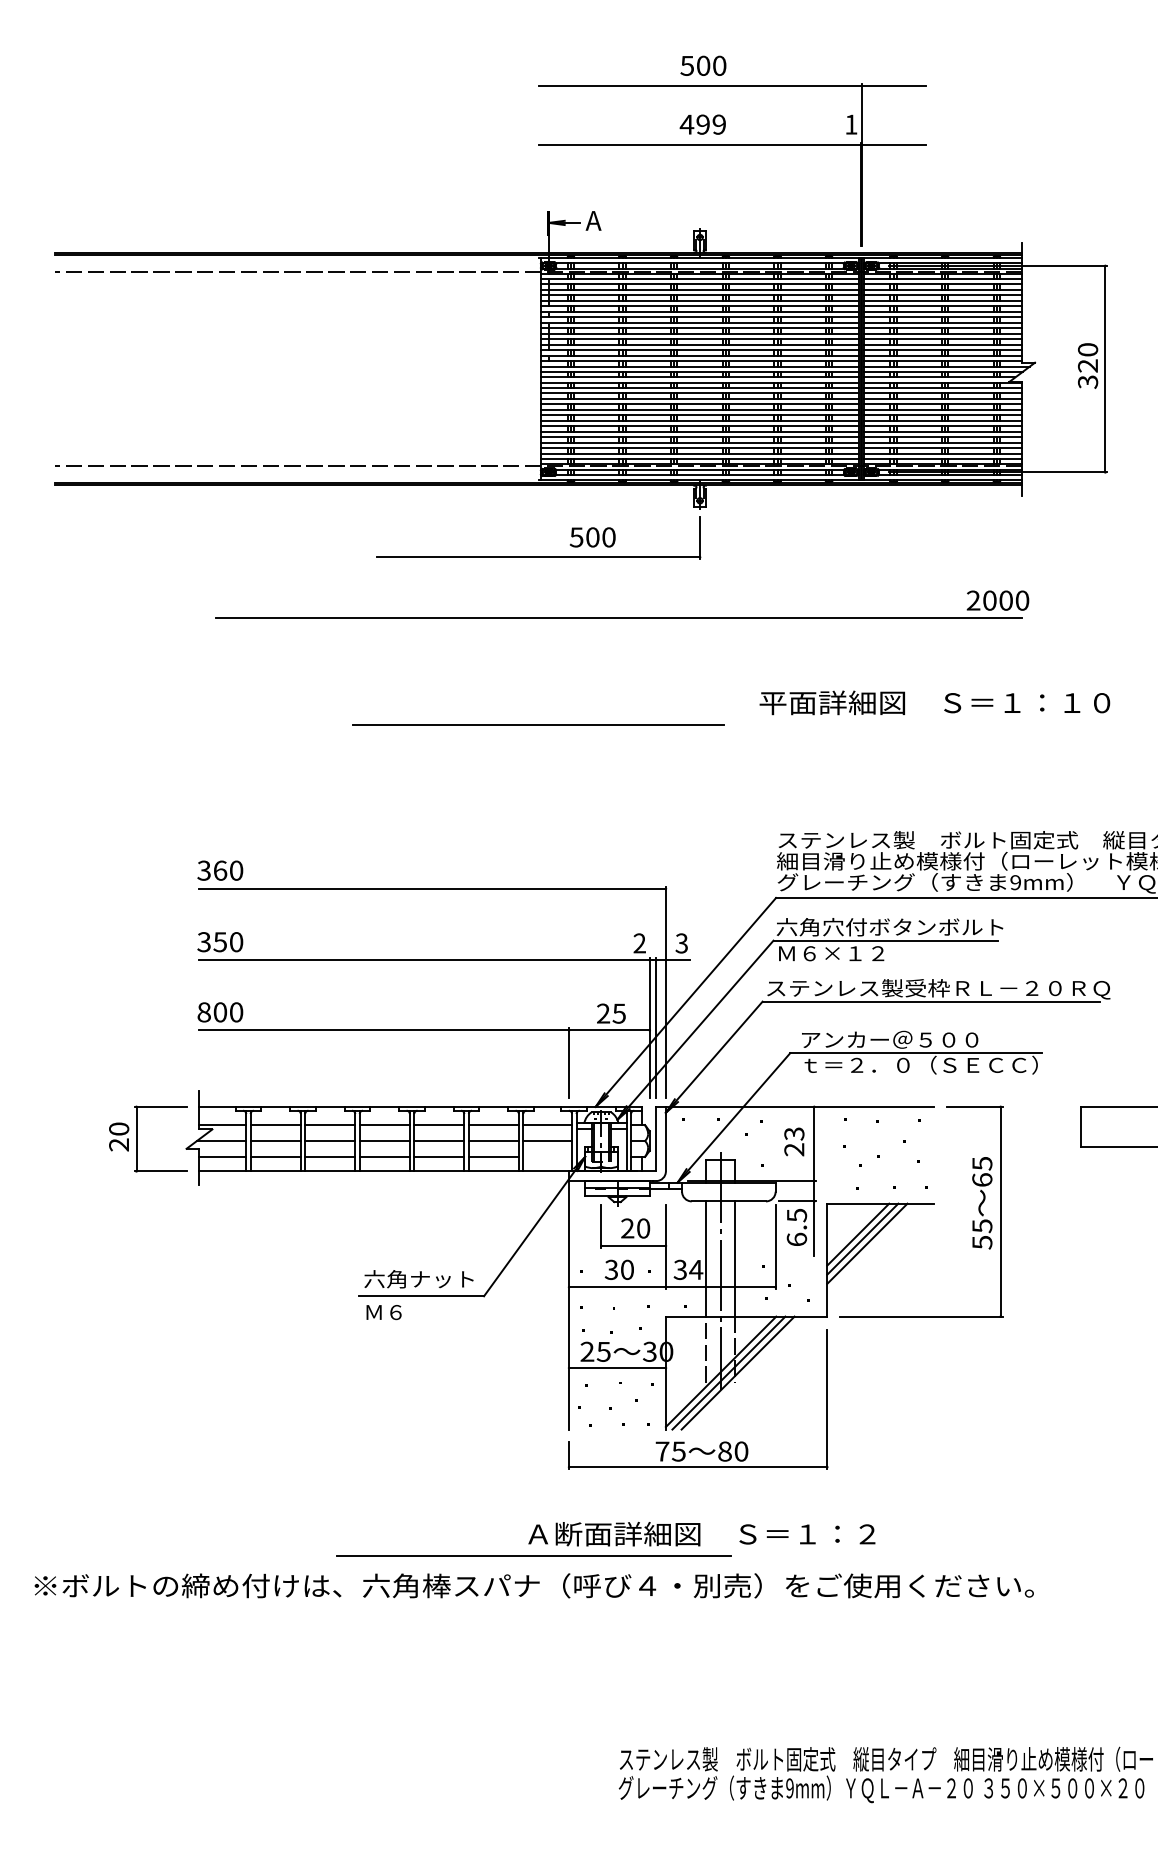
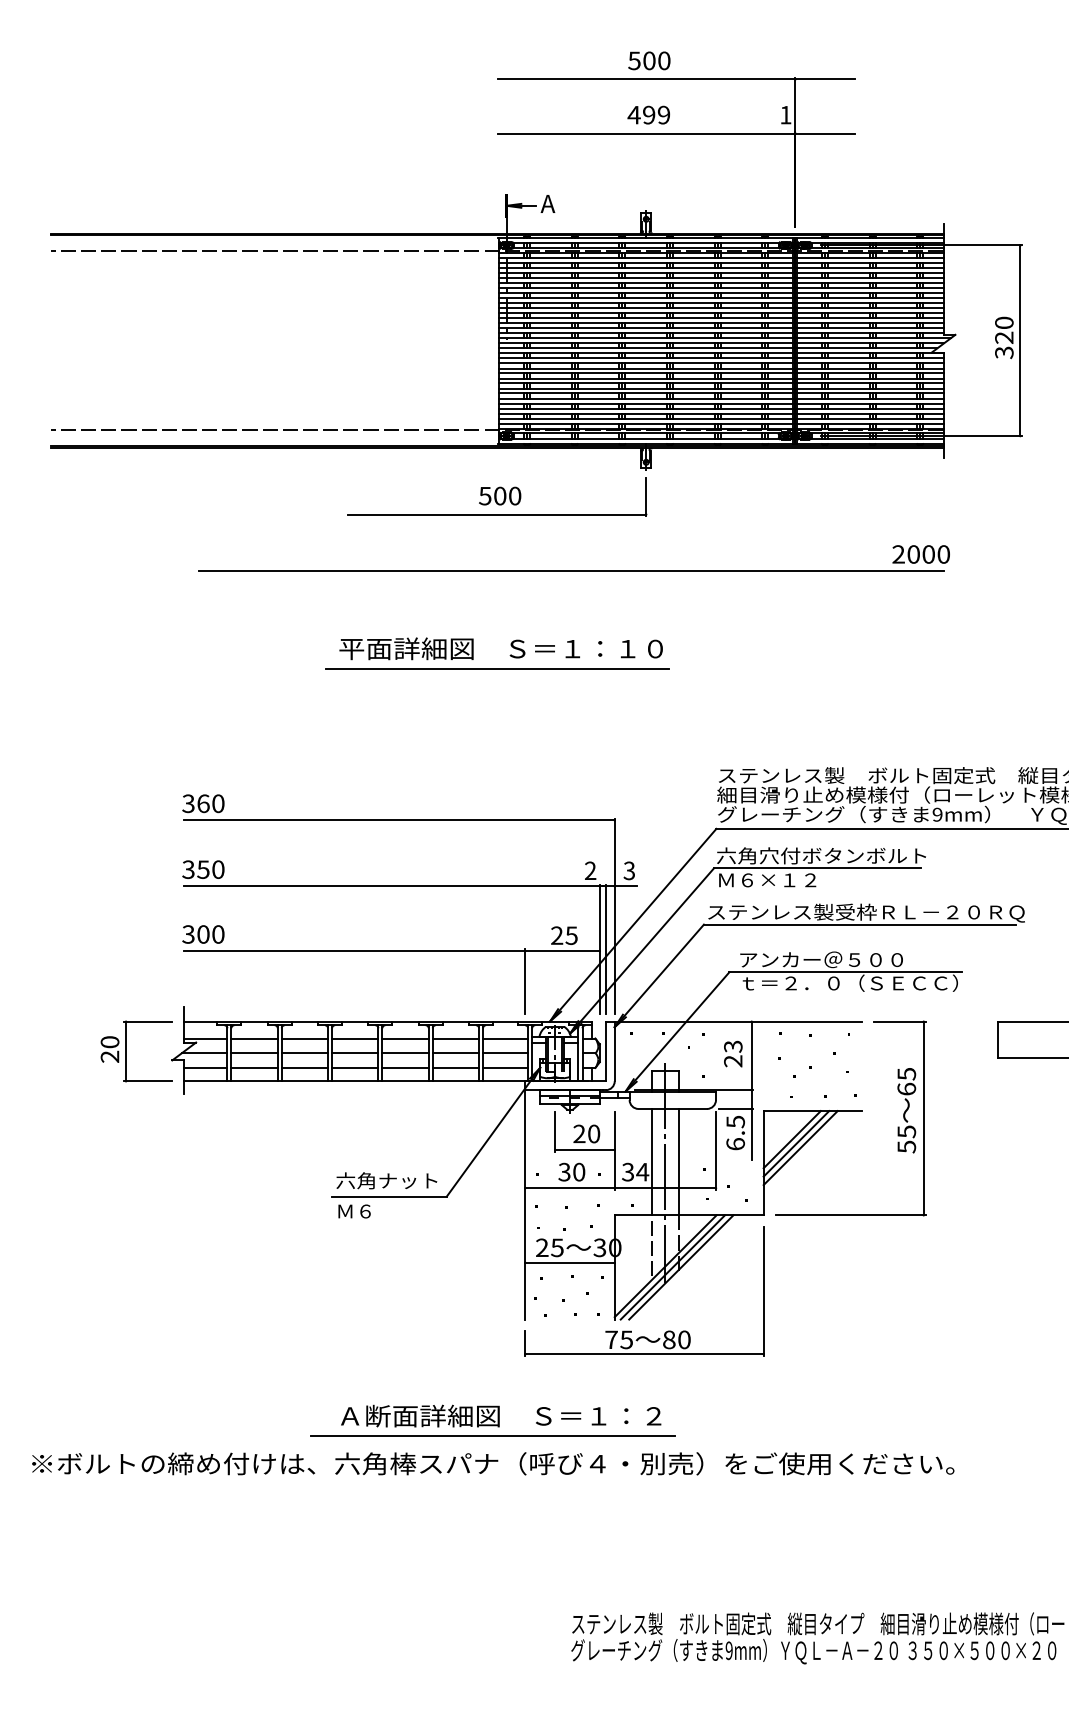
text: (592, 537) -> (499, 496), moved
text: (934, 702) -> (500, 648), moved
text: (203, 1012) -> (187, 934), 800 -> 300
line: (547, 1157) -> (505, 1068), added
text: (701, 1533) -> (500, 1415), moved

